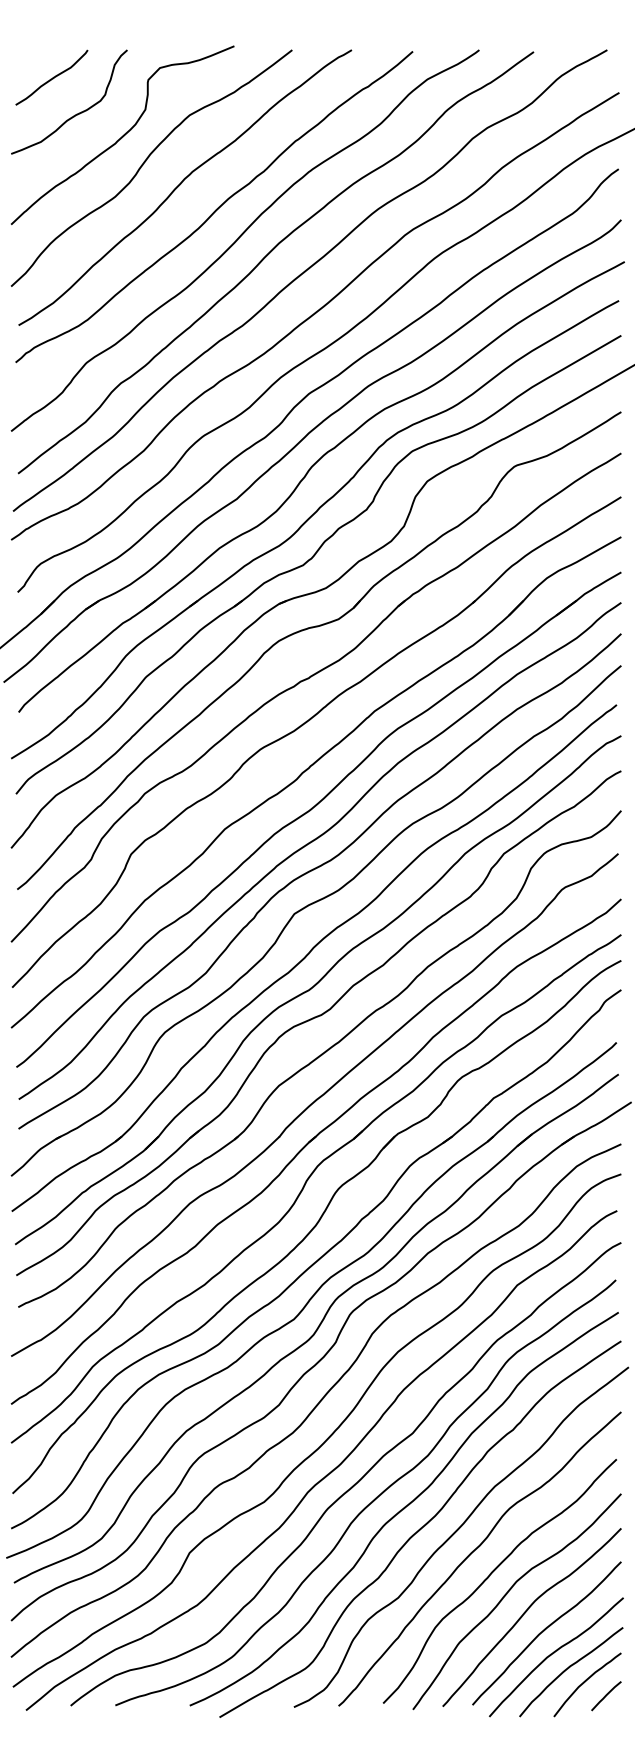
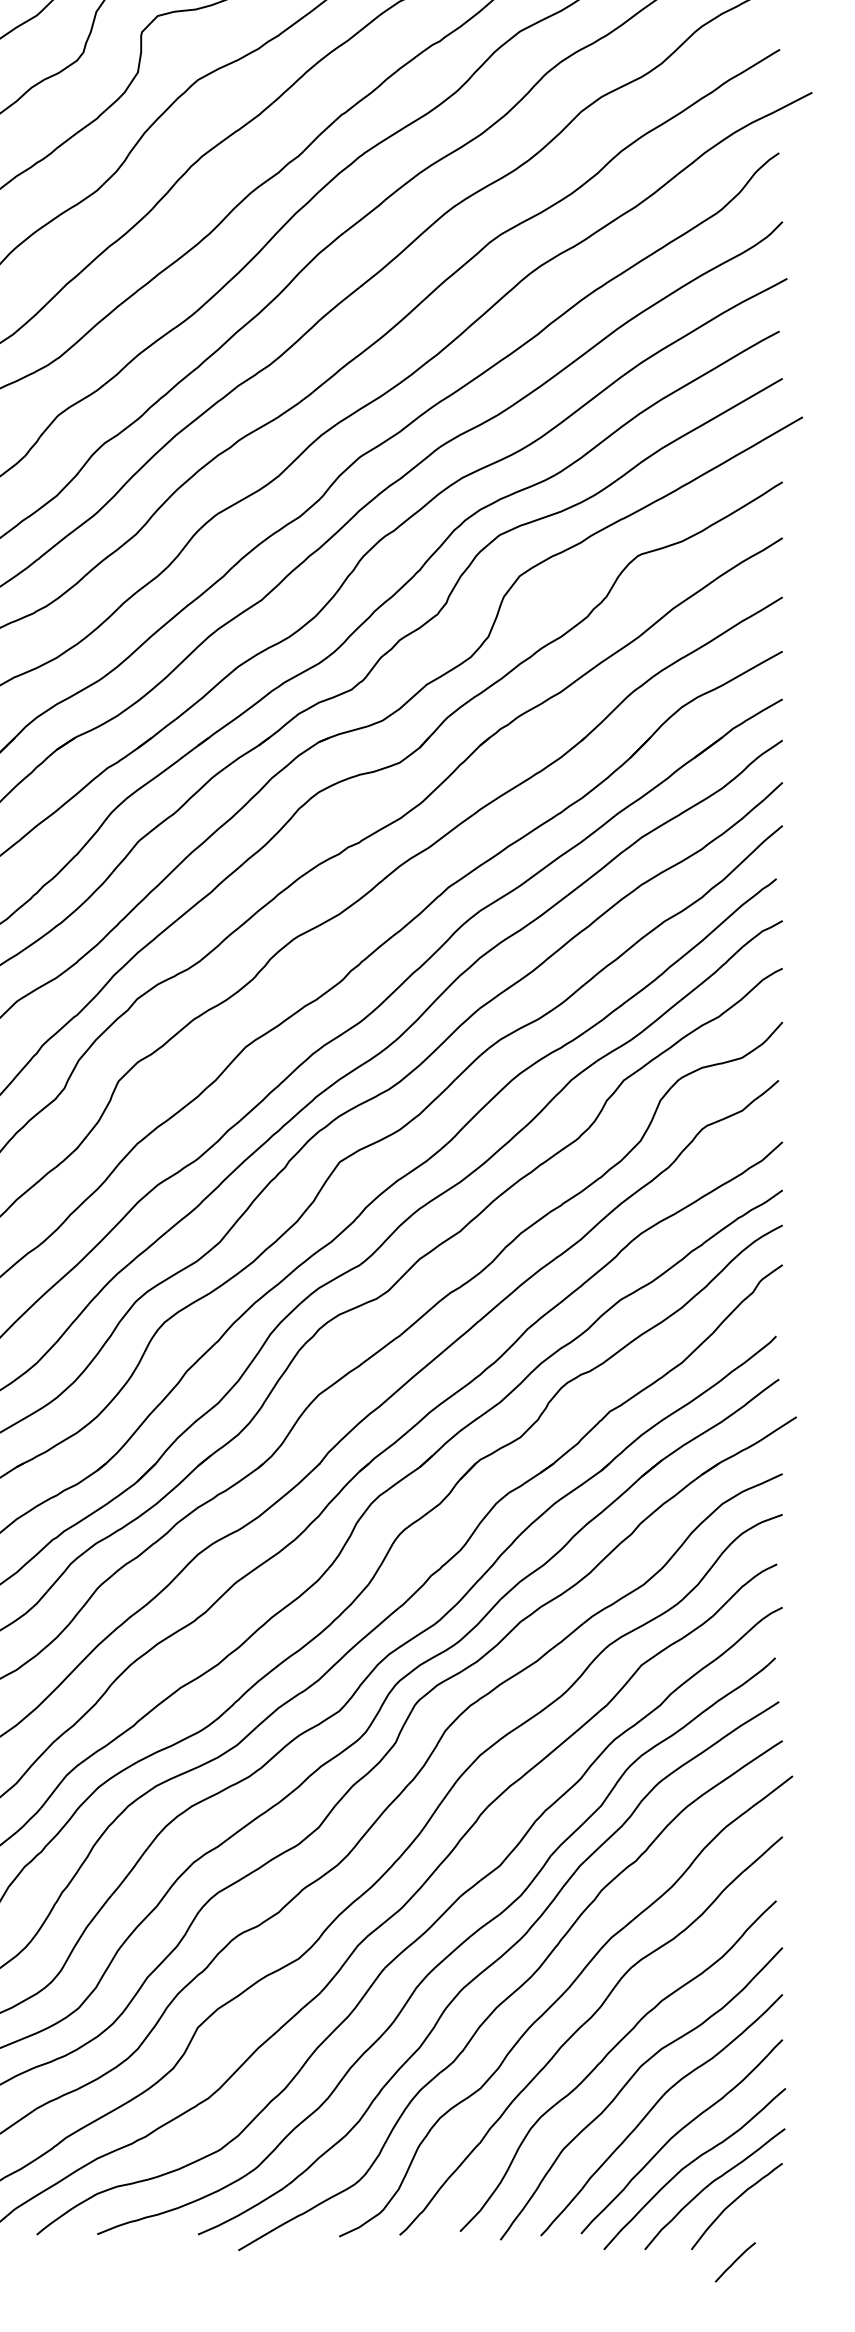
line: (606, 1696) -> (735, 2262), moved

